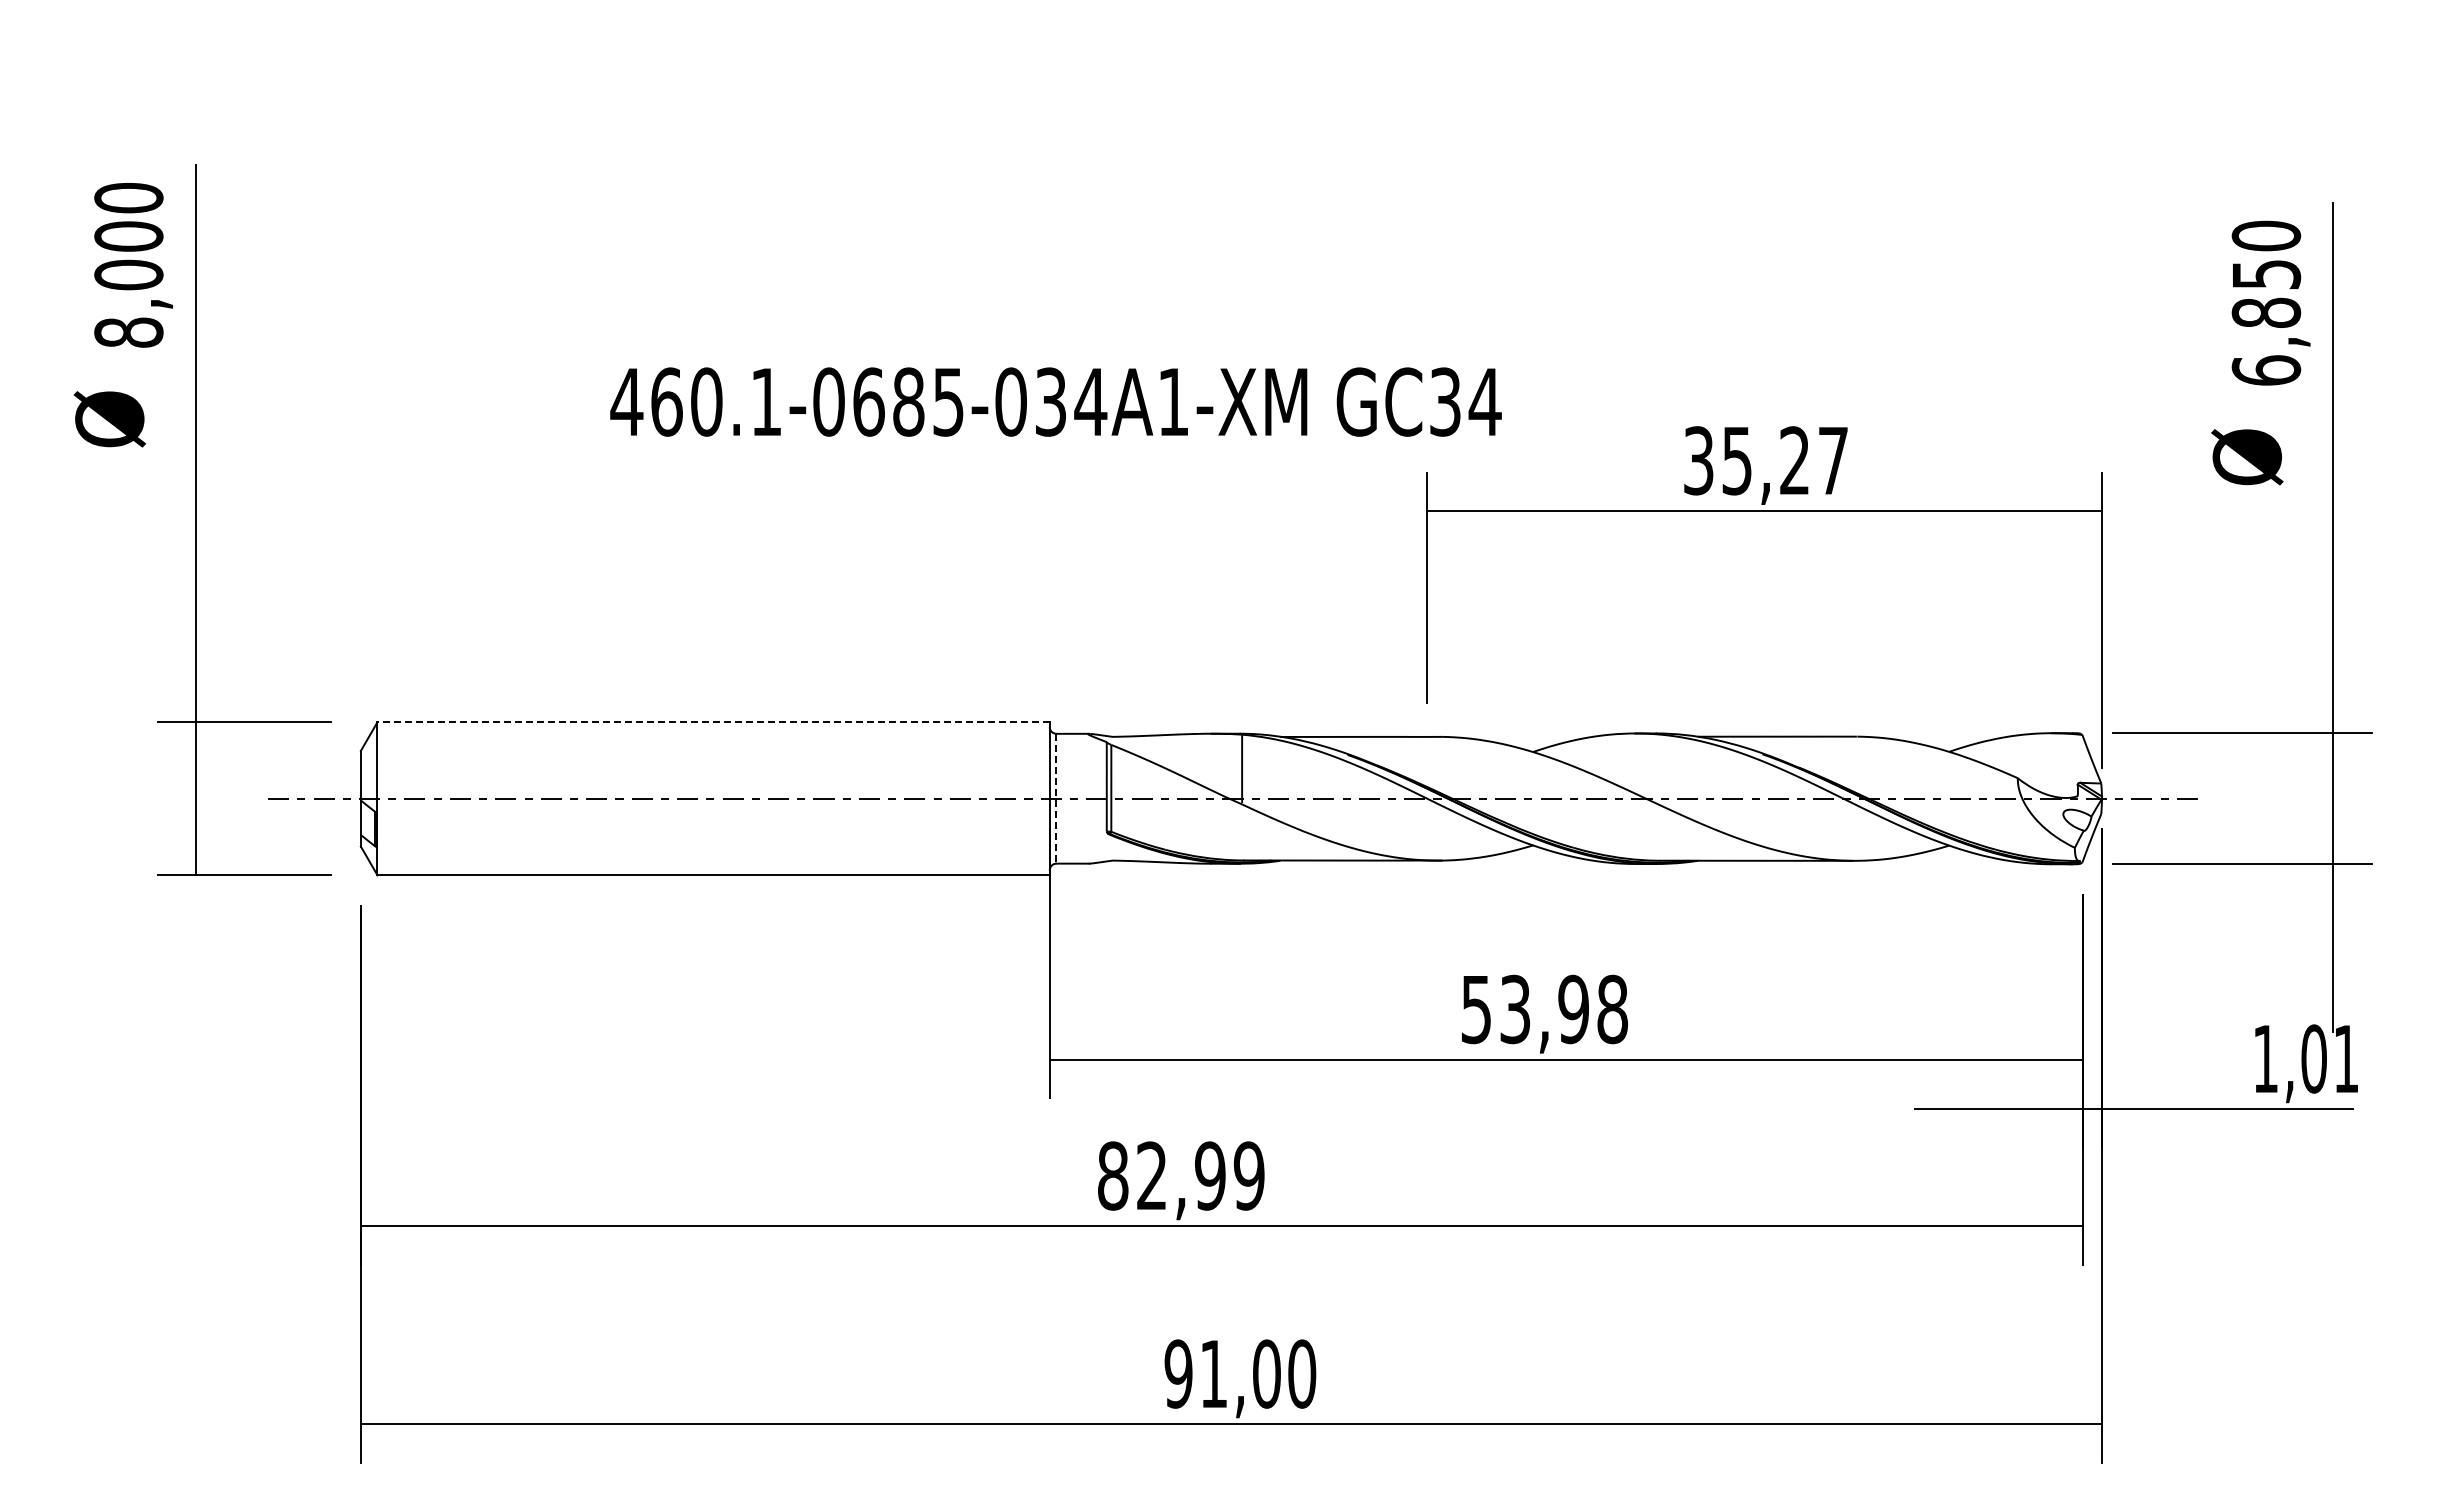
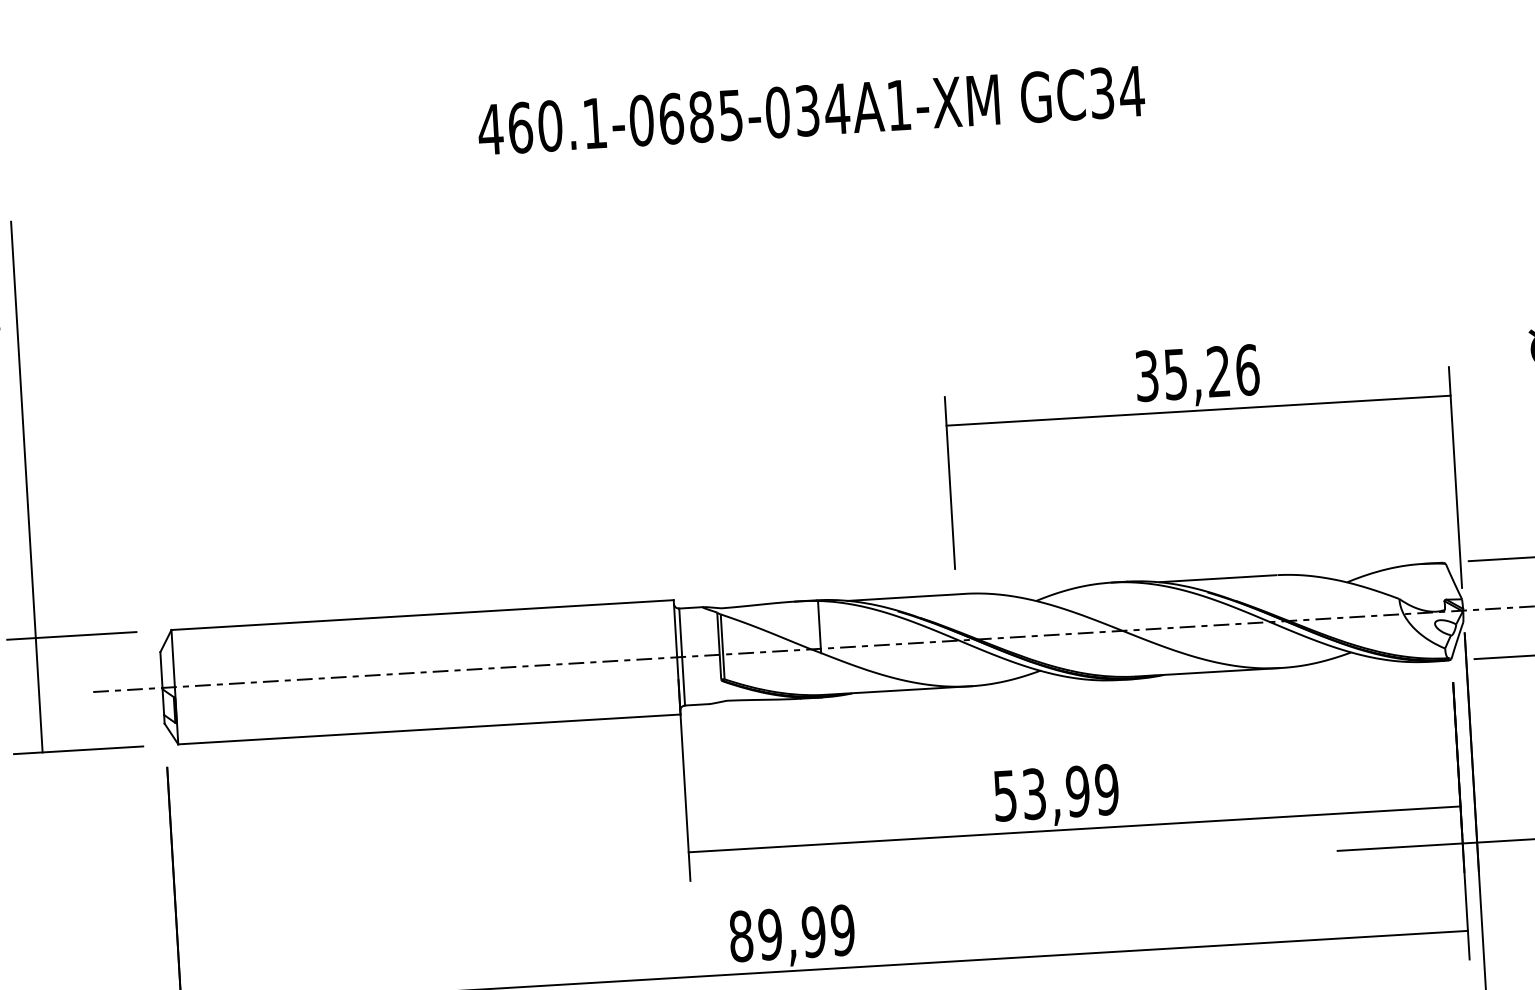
text: (1055, 401) -> (810, 110), moved
text: (1833, 460) -> (1247, 369), 35,27 -> 35,26
line: (713, 722) -> (422, 615), dashed -> solid
line: (1056, 798) -> (682, 656), dashed -> solid
text: (1612, 1009) -> (1106, 789), 53,98 -> 53,99
text: (1151, 1175) -> (769, 934), 82,99 -> 89,99

